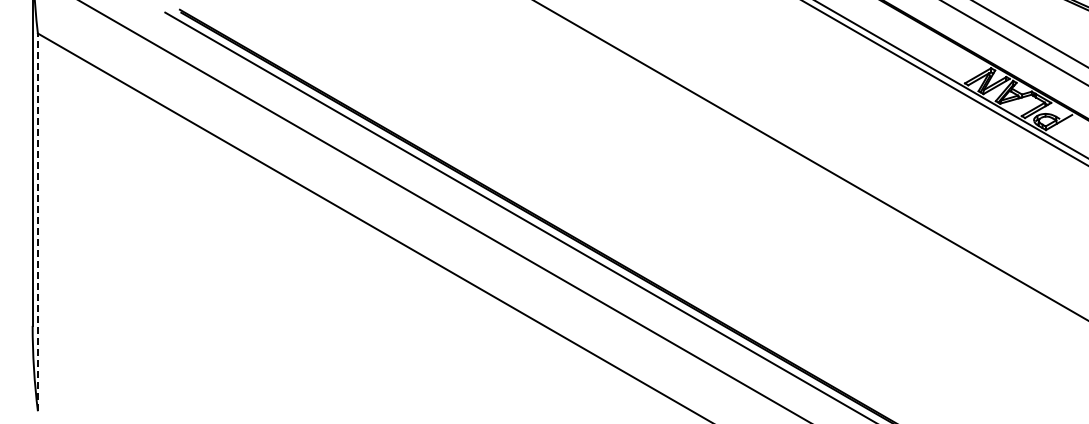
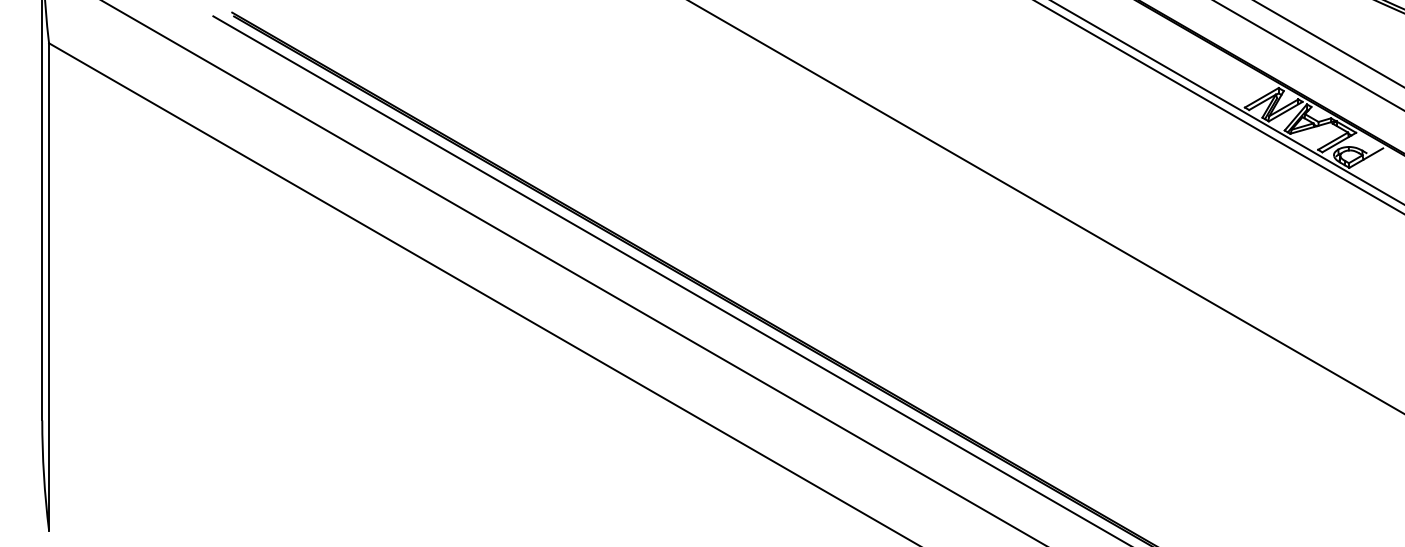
line: (37, 222) -> (48, 287), dashed -> solid

